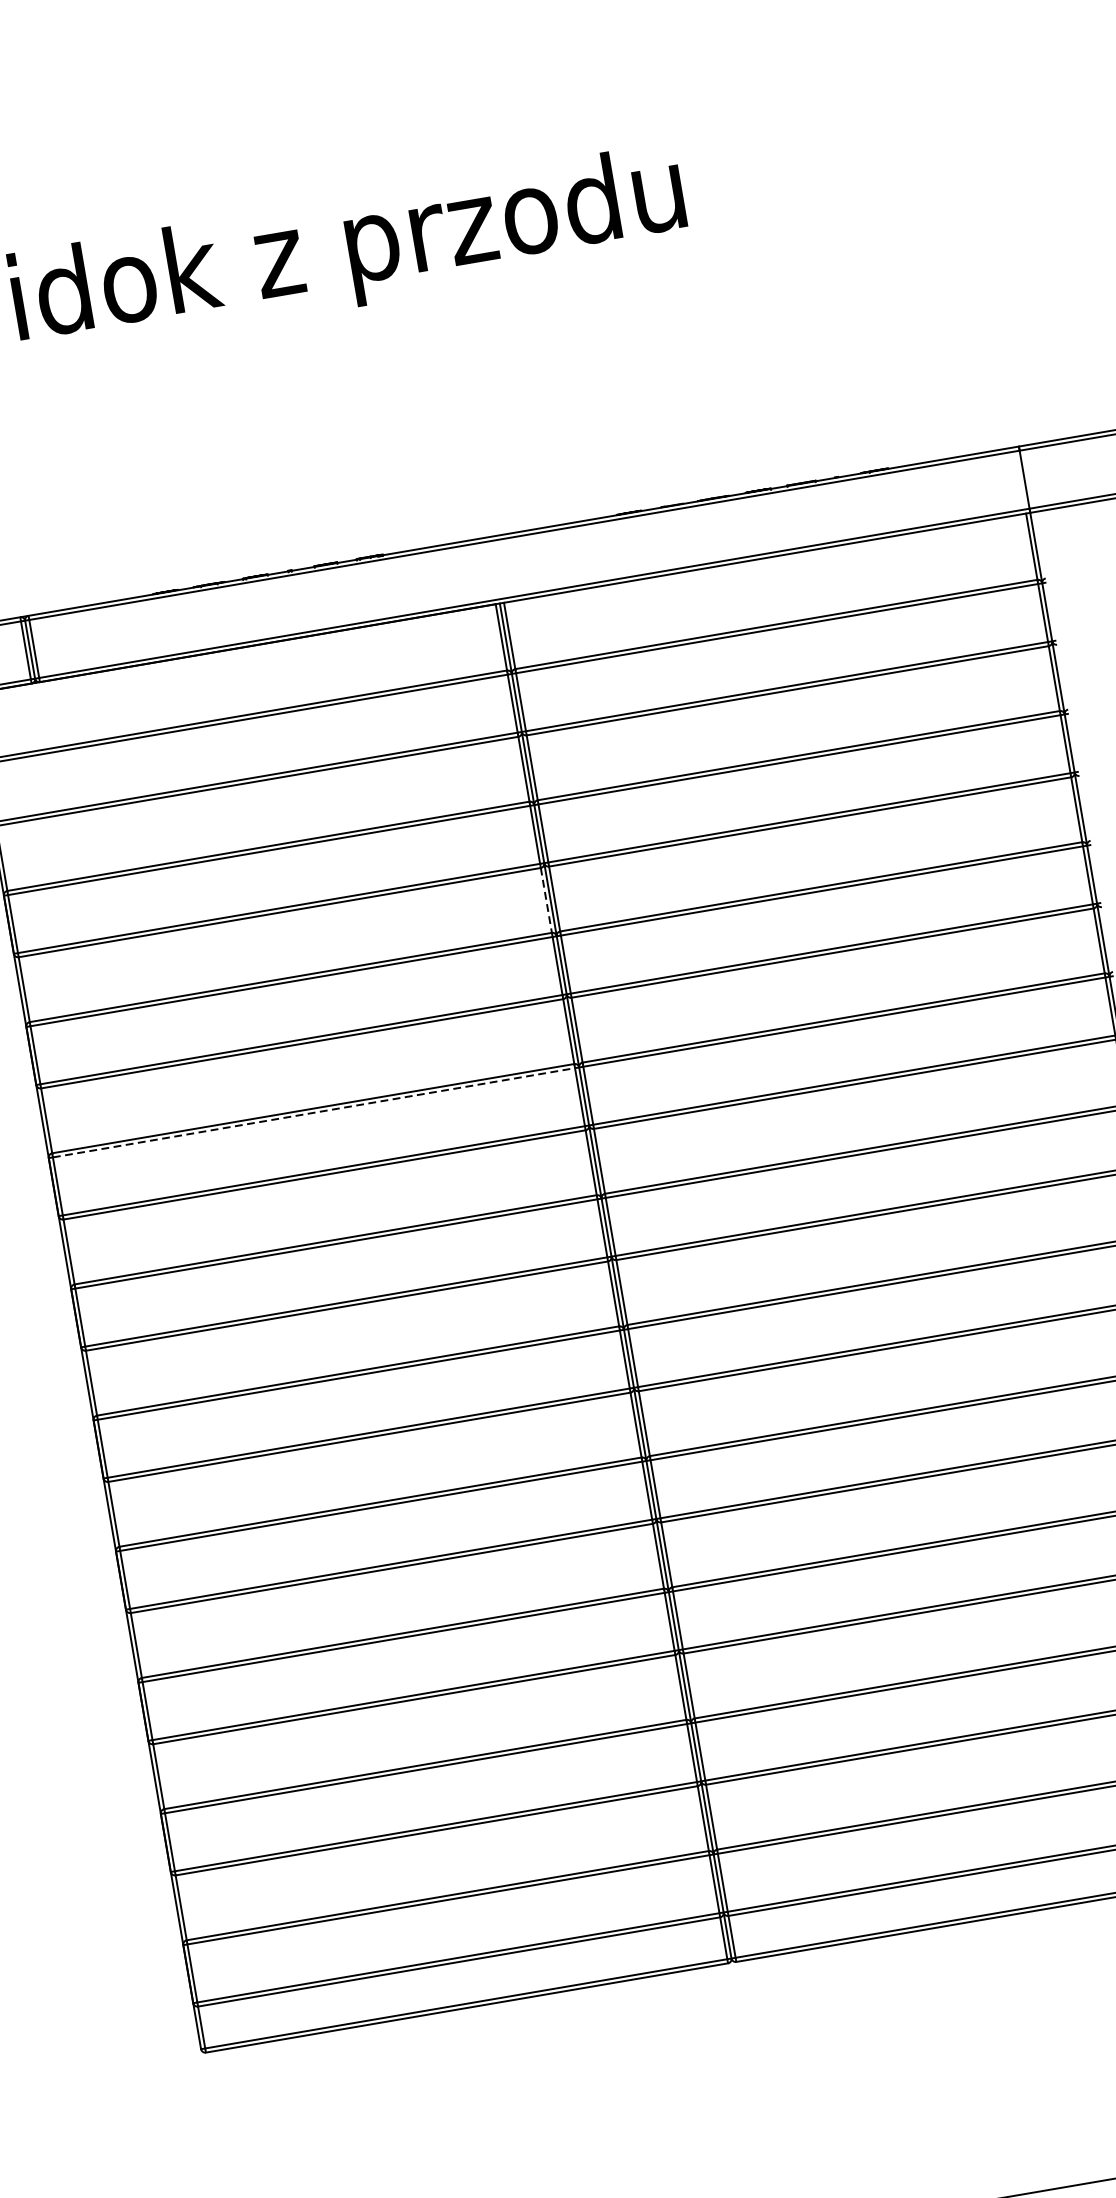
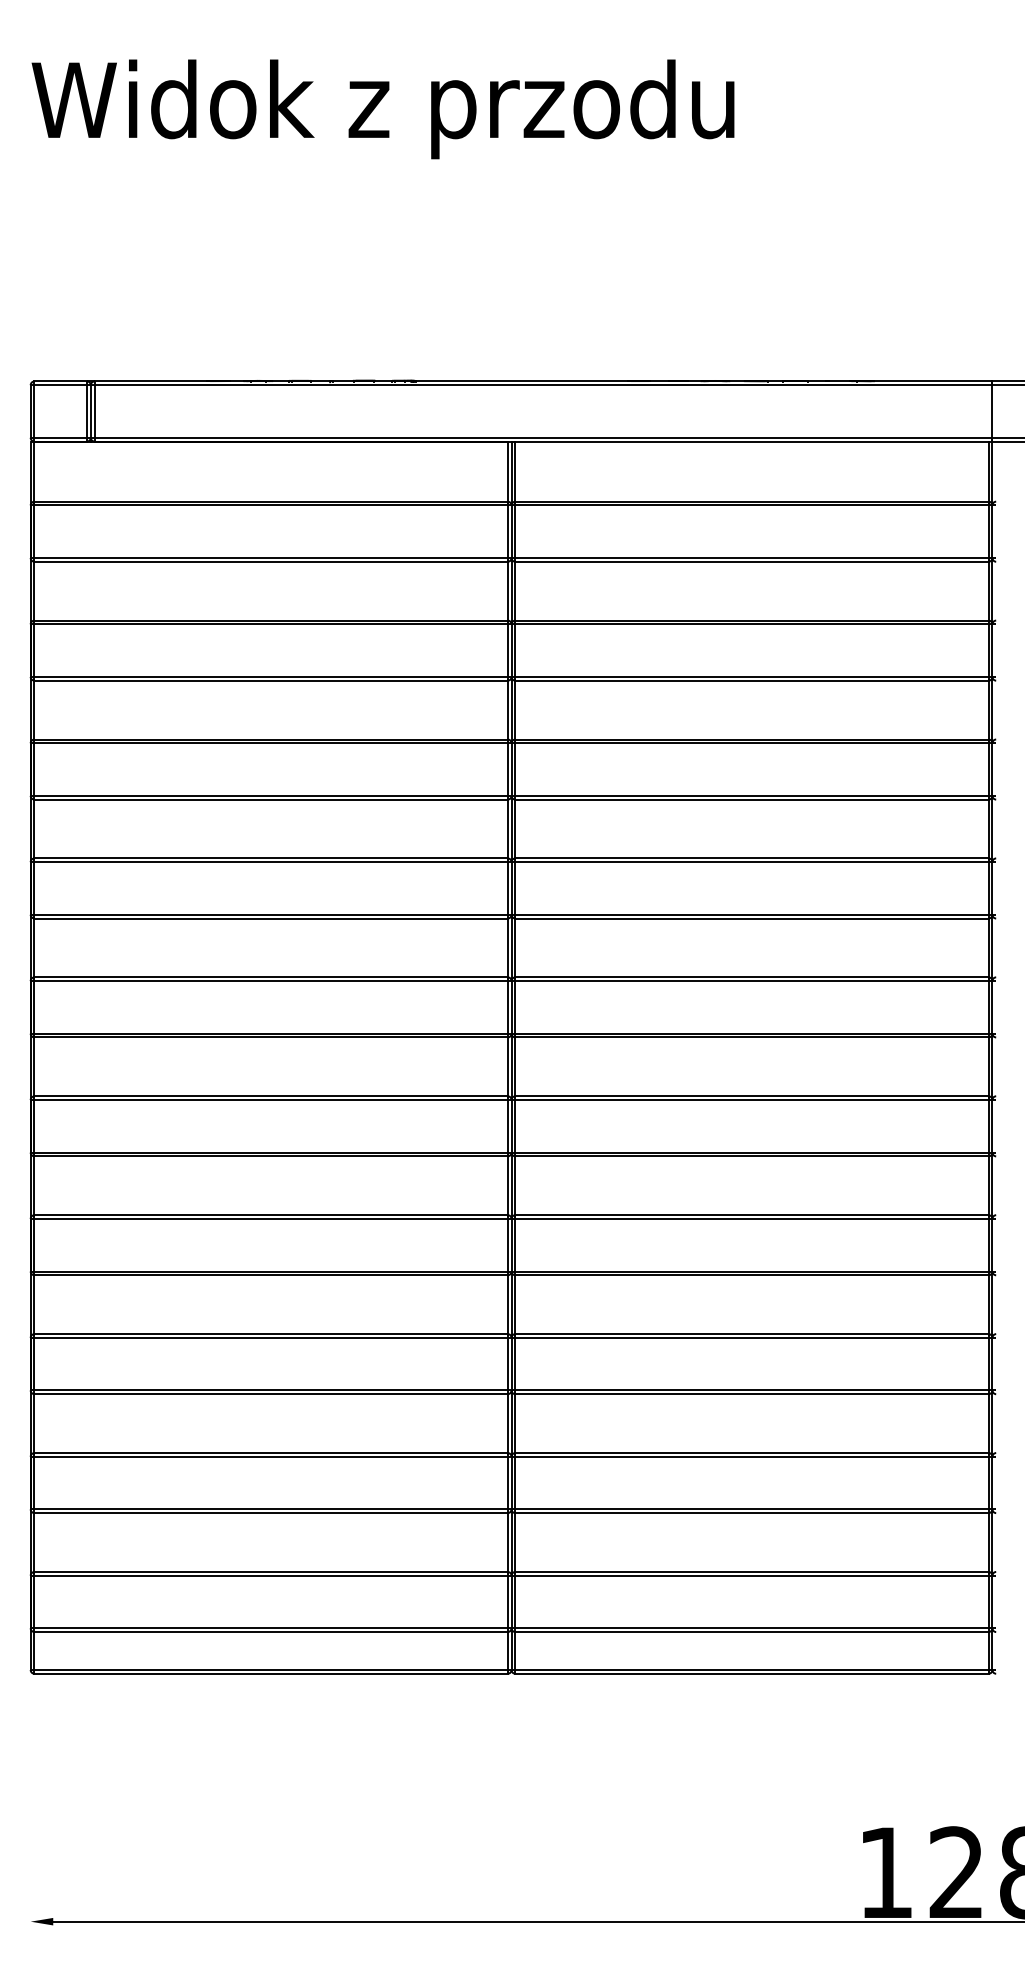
line: (546, 900) -> (507, 710), dashed -> solid
line: (314, 1113) -> (271, 862), dashed -> solid

